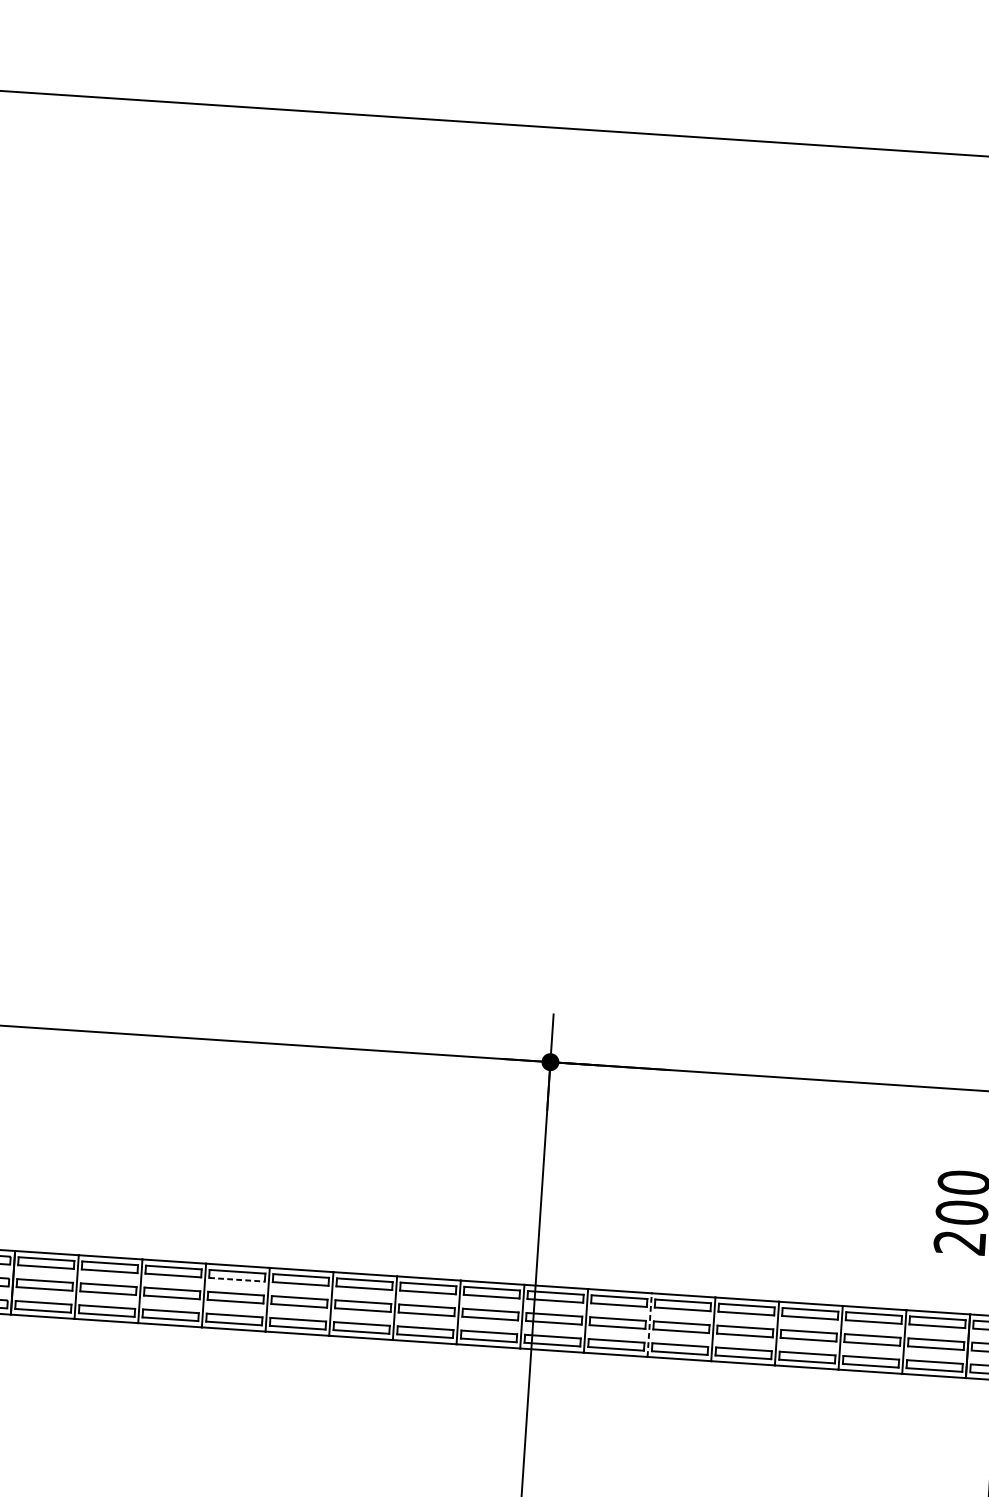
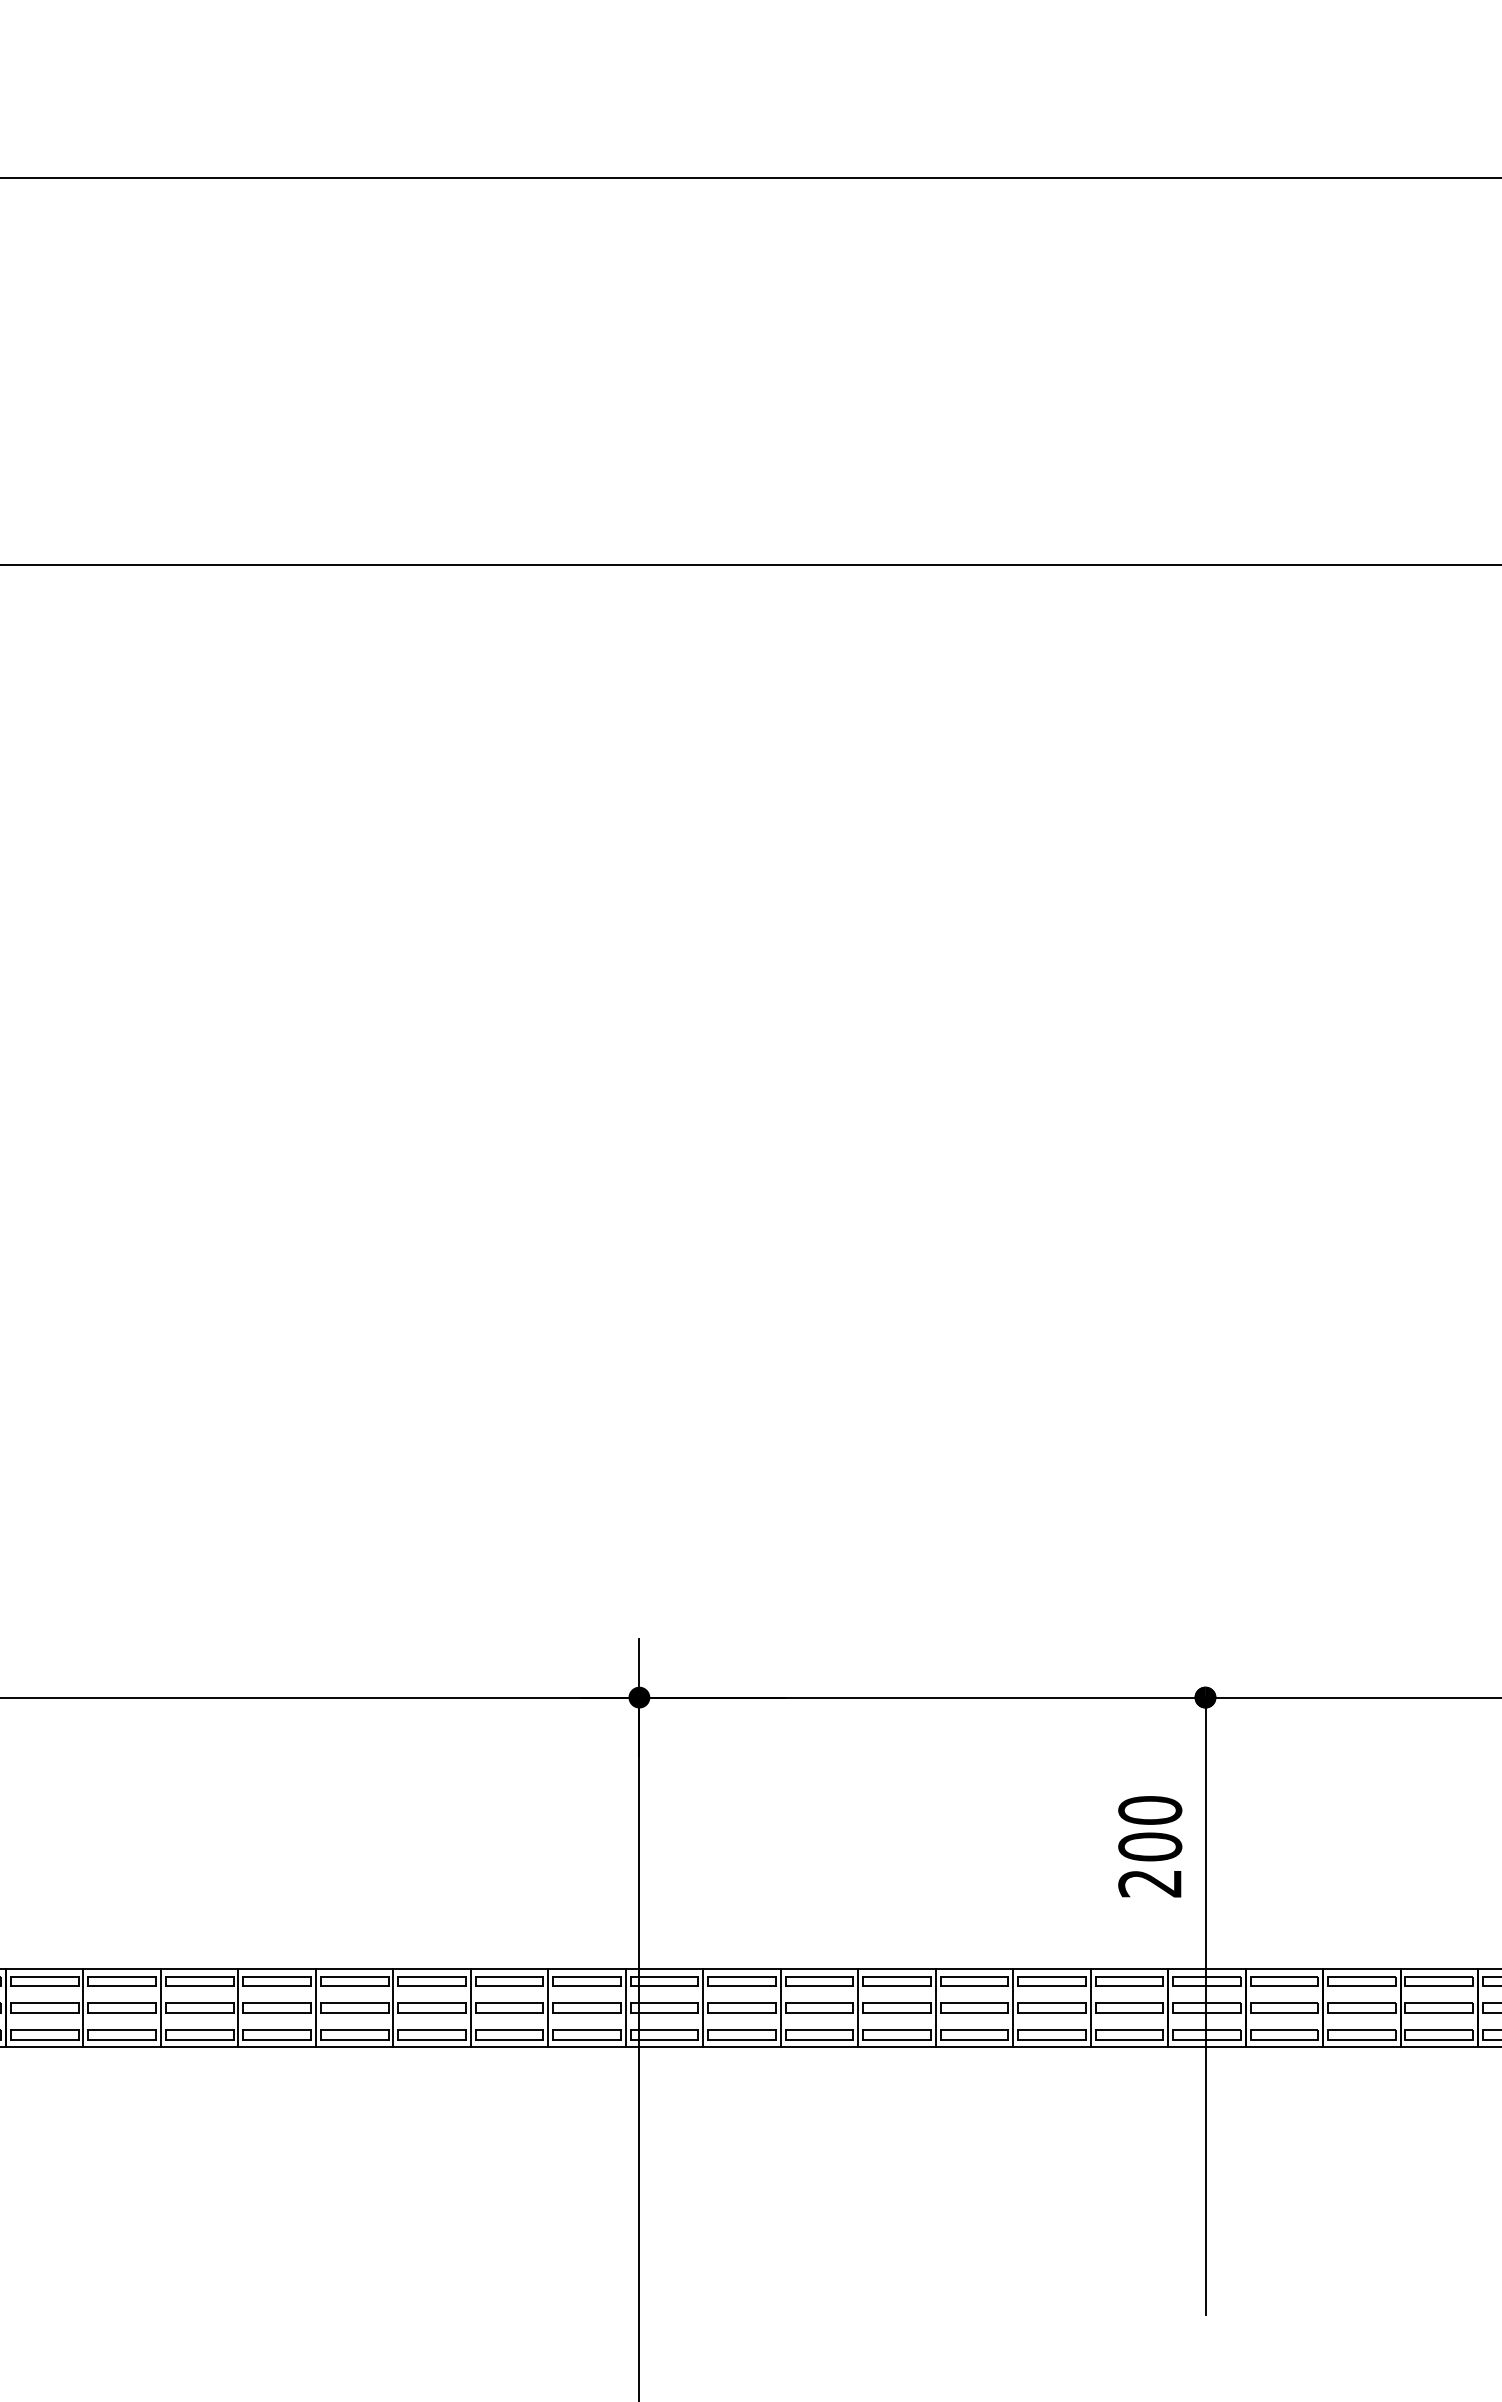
line: (237, 1279) -> (277, 1986), dashed -> solid
line: (649, 1325) -> (780, 2008), dashed -> solid

